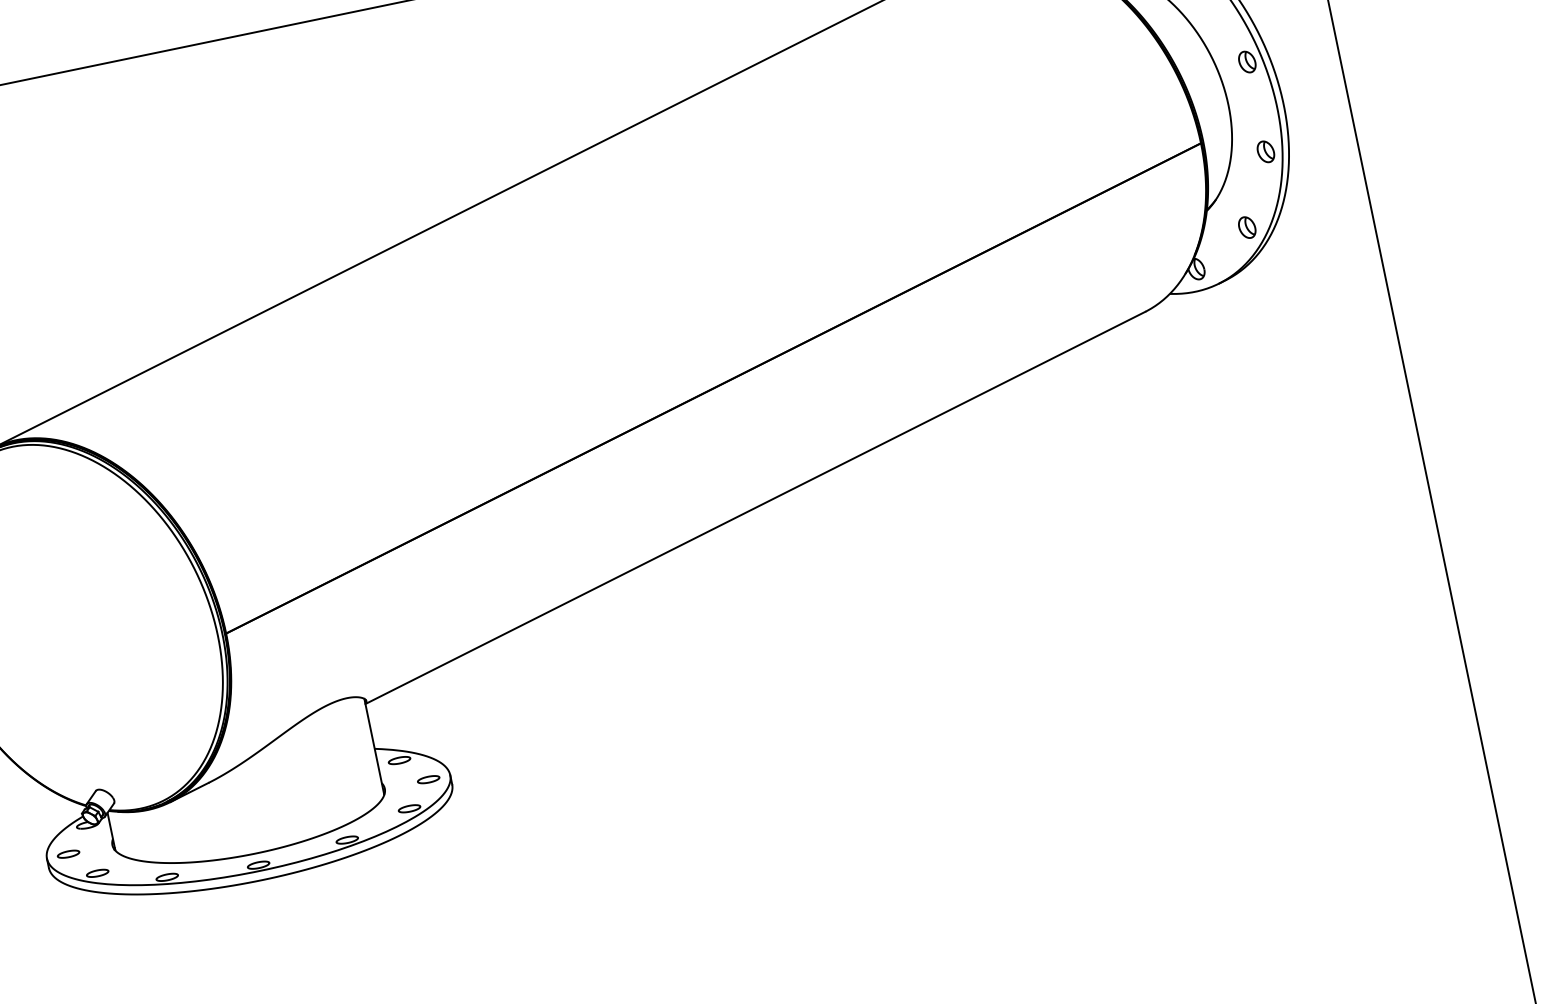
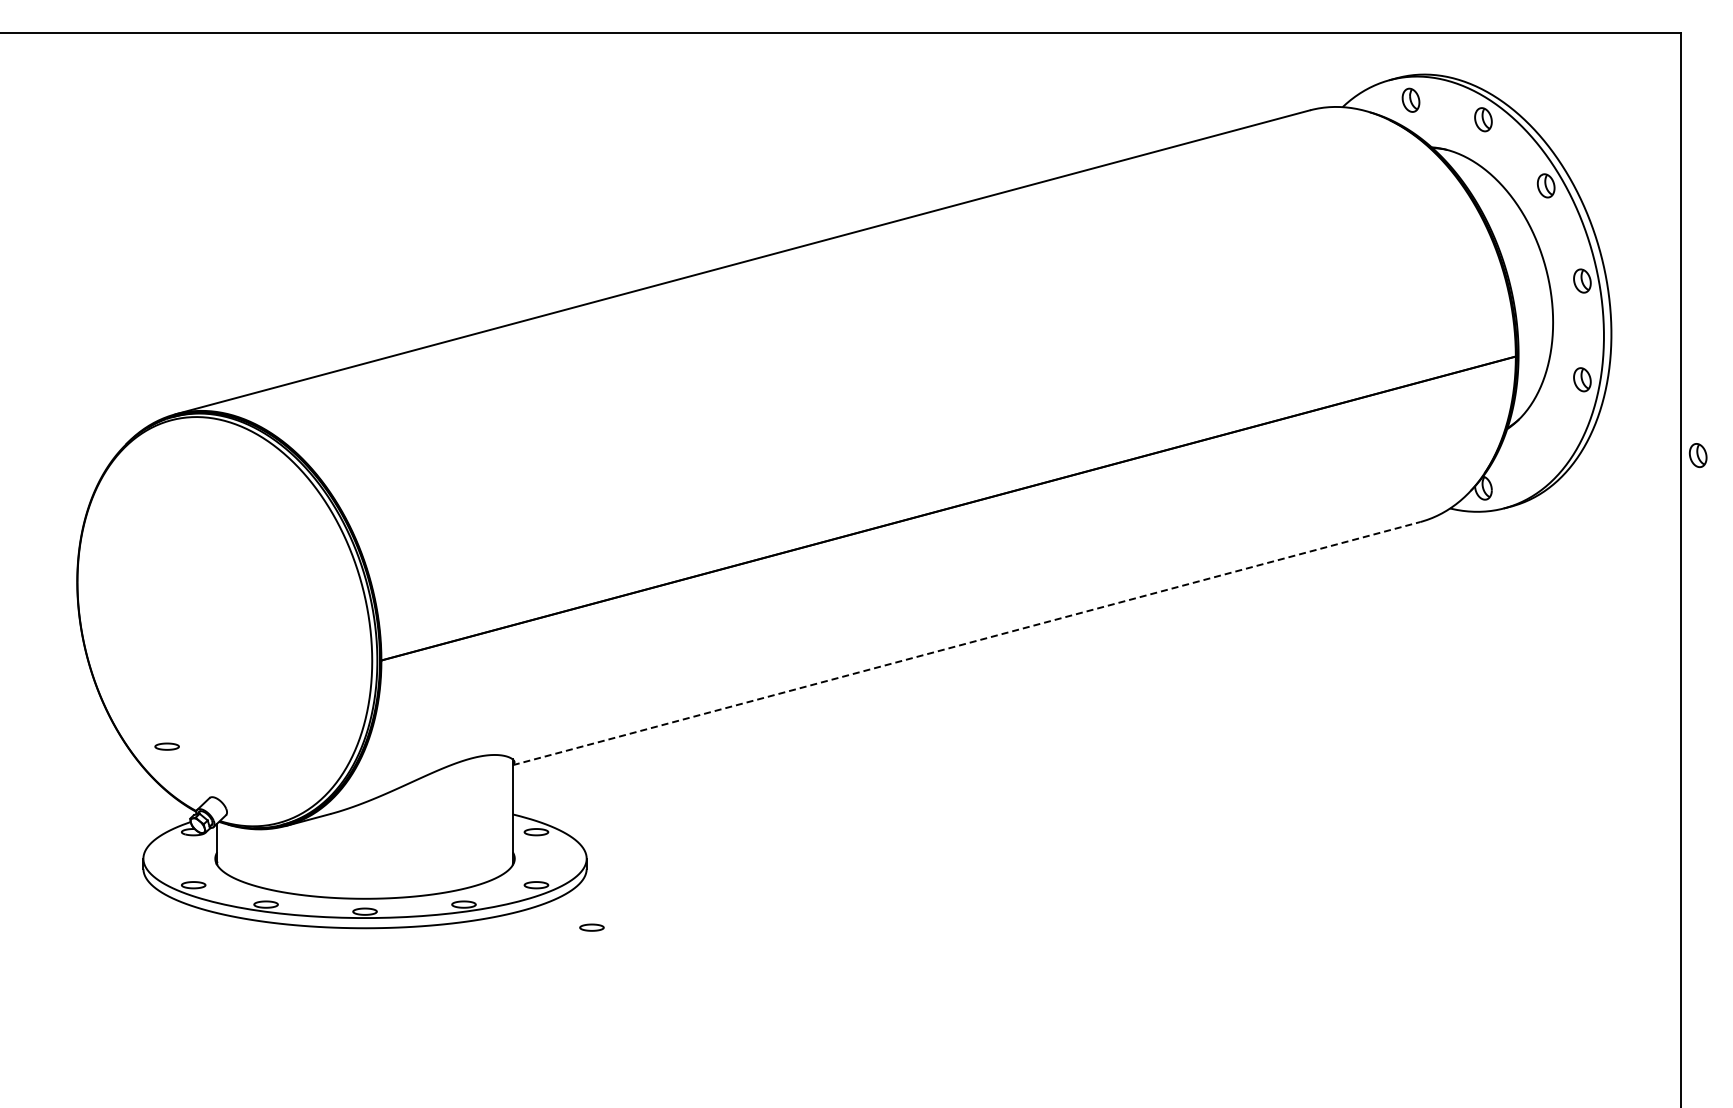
part: (1246, 227) -> (1697, 455), moved
line: (755, 507) -> (966, 643), solid -> dashed
part: (428, 779) -> (591, 927), moved
part: (67, 854) -> (166, 746), moved

